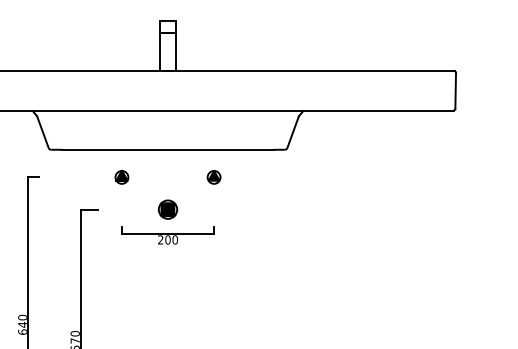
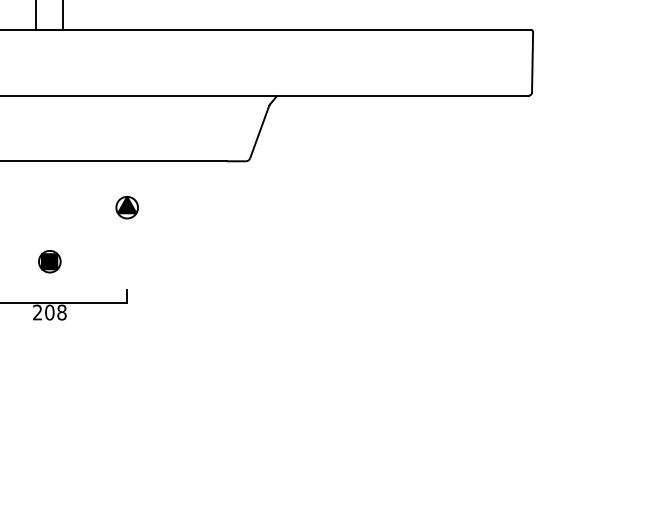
part: (167, 209) -> (49, 261), size x0.7
text: (174, 239) -> (60, 311), 200 -> 208

